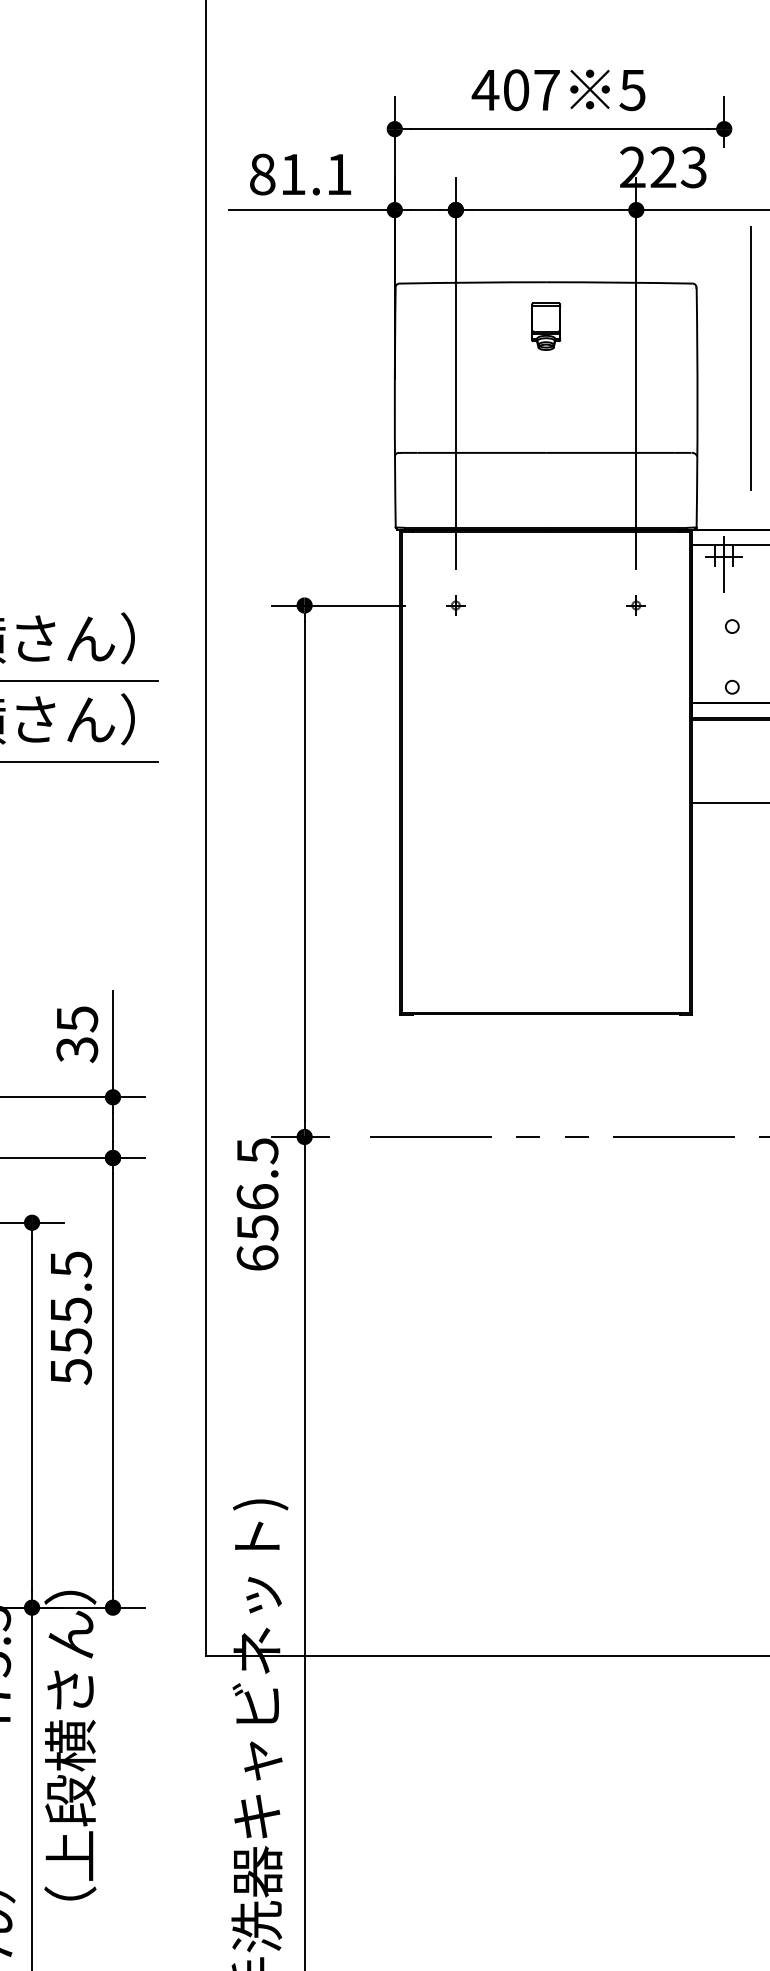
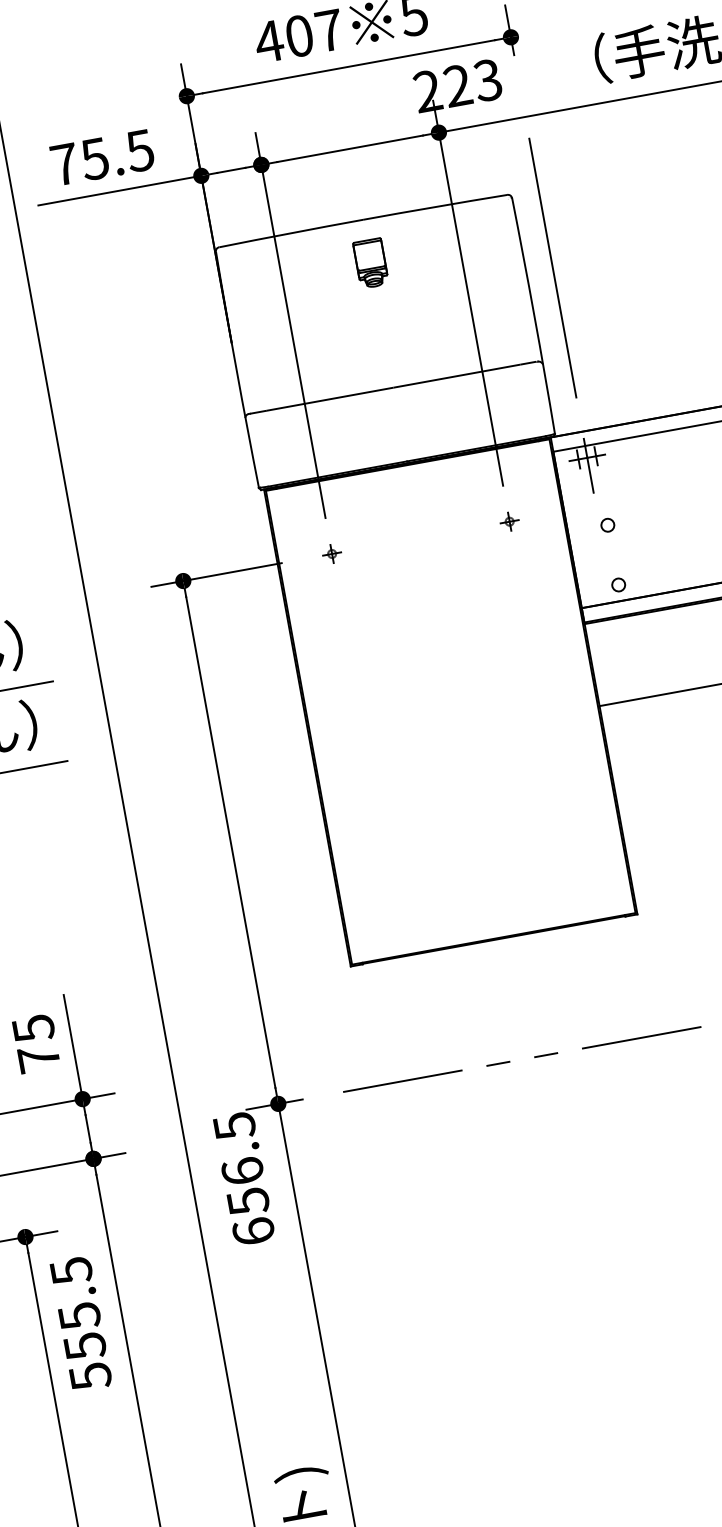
text: (300, 174) -> (102, 157), 81.1 -> 75.5
line: (750, 358) -> (552, 268), moved
text: (77, 1050) -> (39, 1059), 35 -> 75

